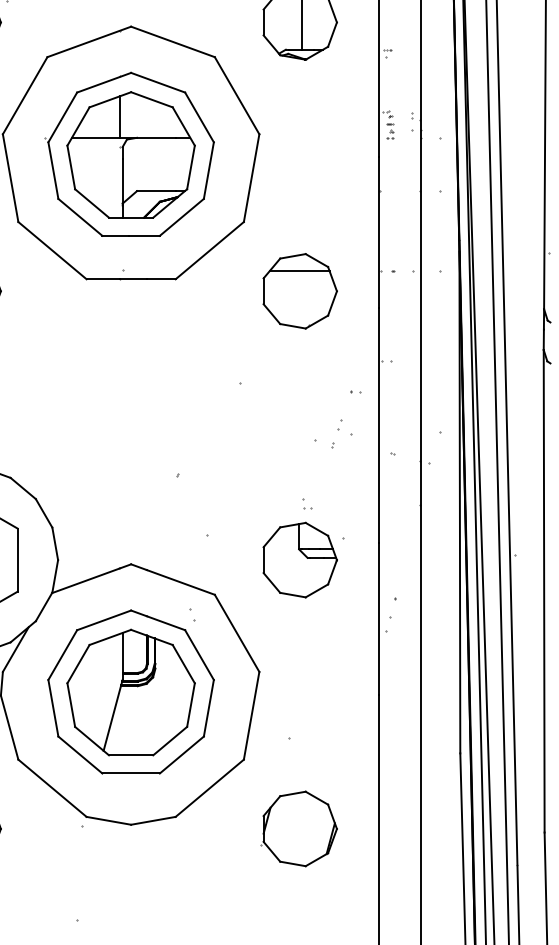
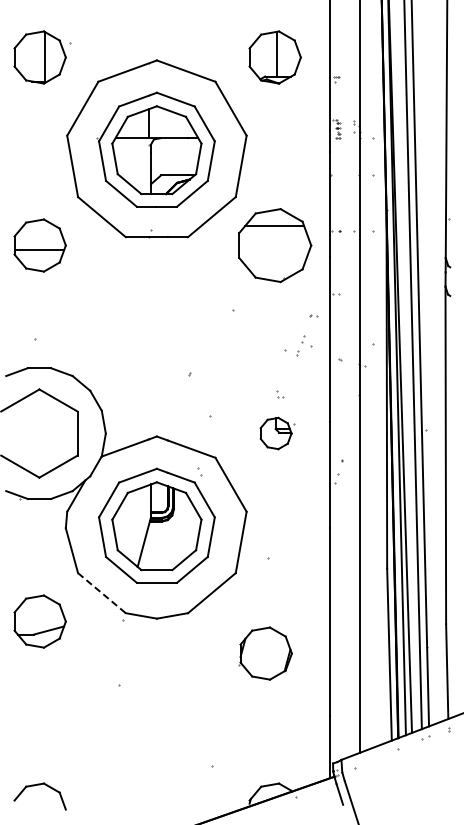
part: (299, 291) -> (274, 245), size x1.4
part: (303, 560) -> (277, 433), size x0.6
line: (53, 788) -> (102, 593), solid -> dashed
part: (299, 828) -> (265, 653), moved

